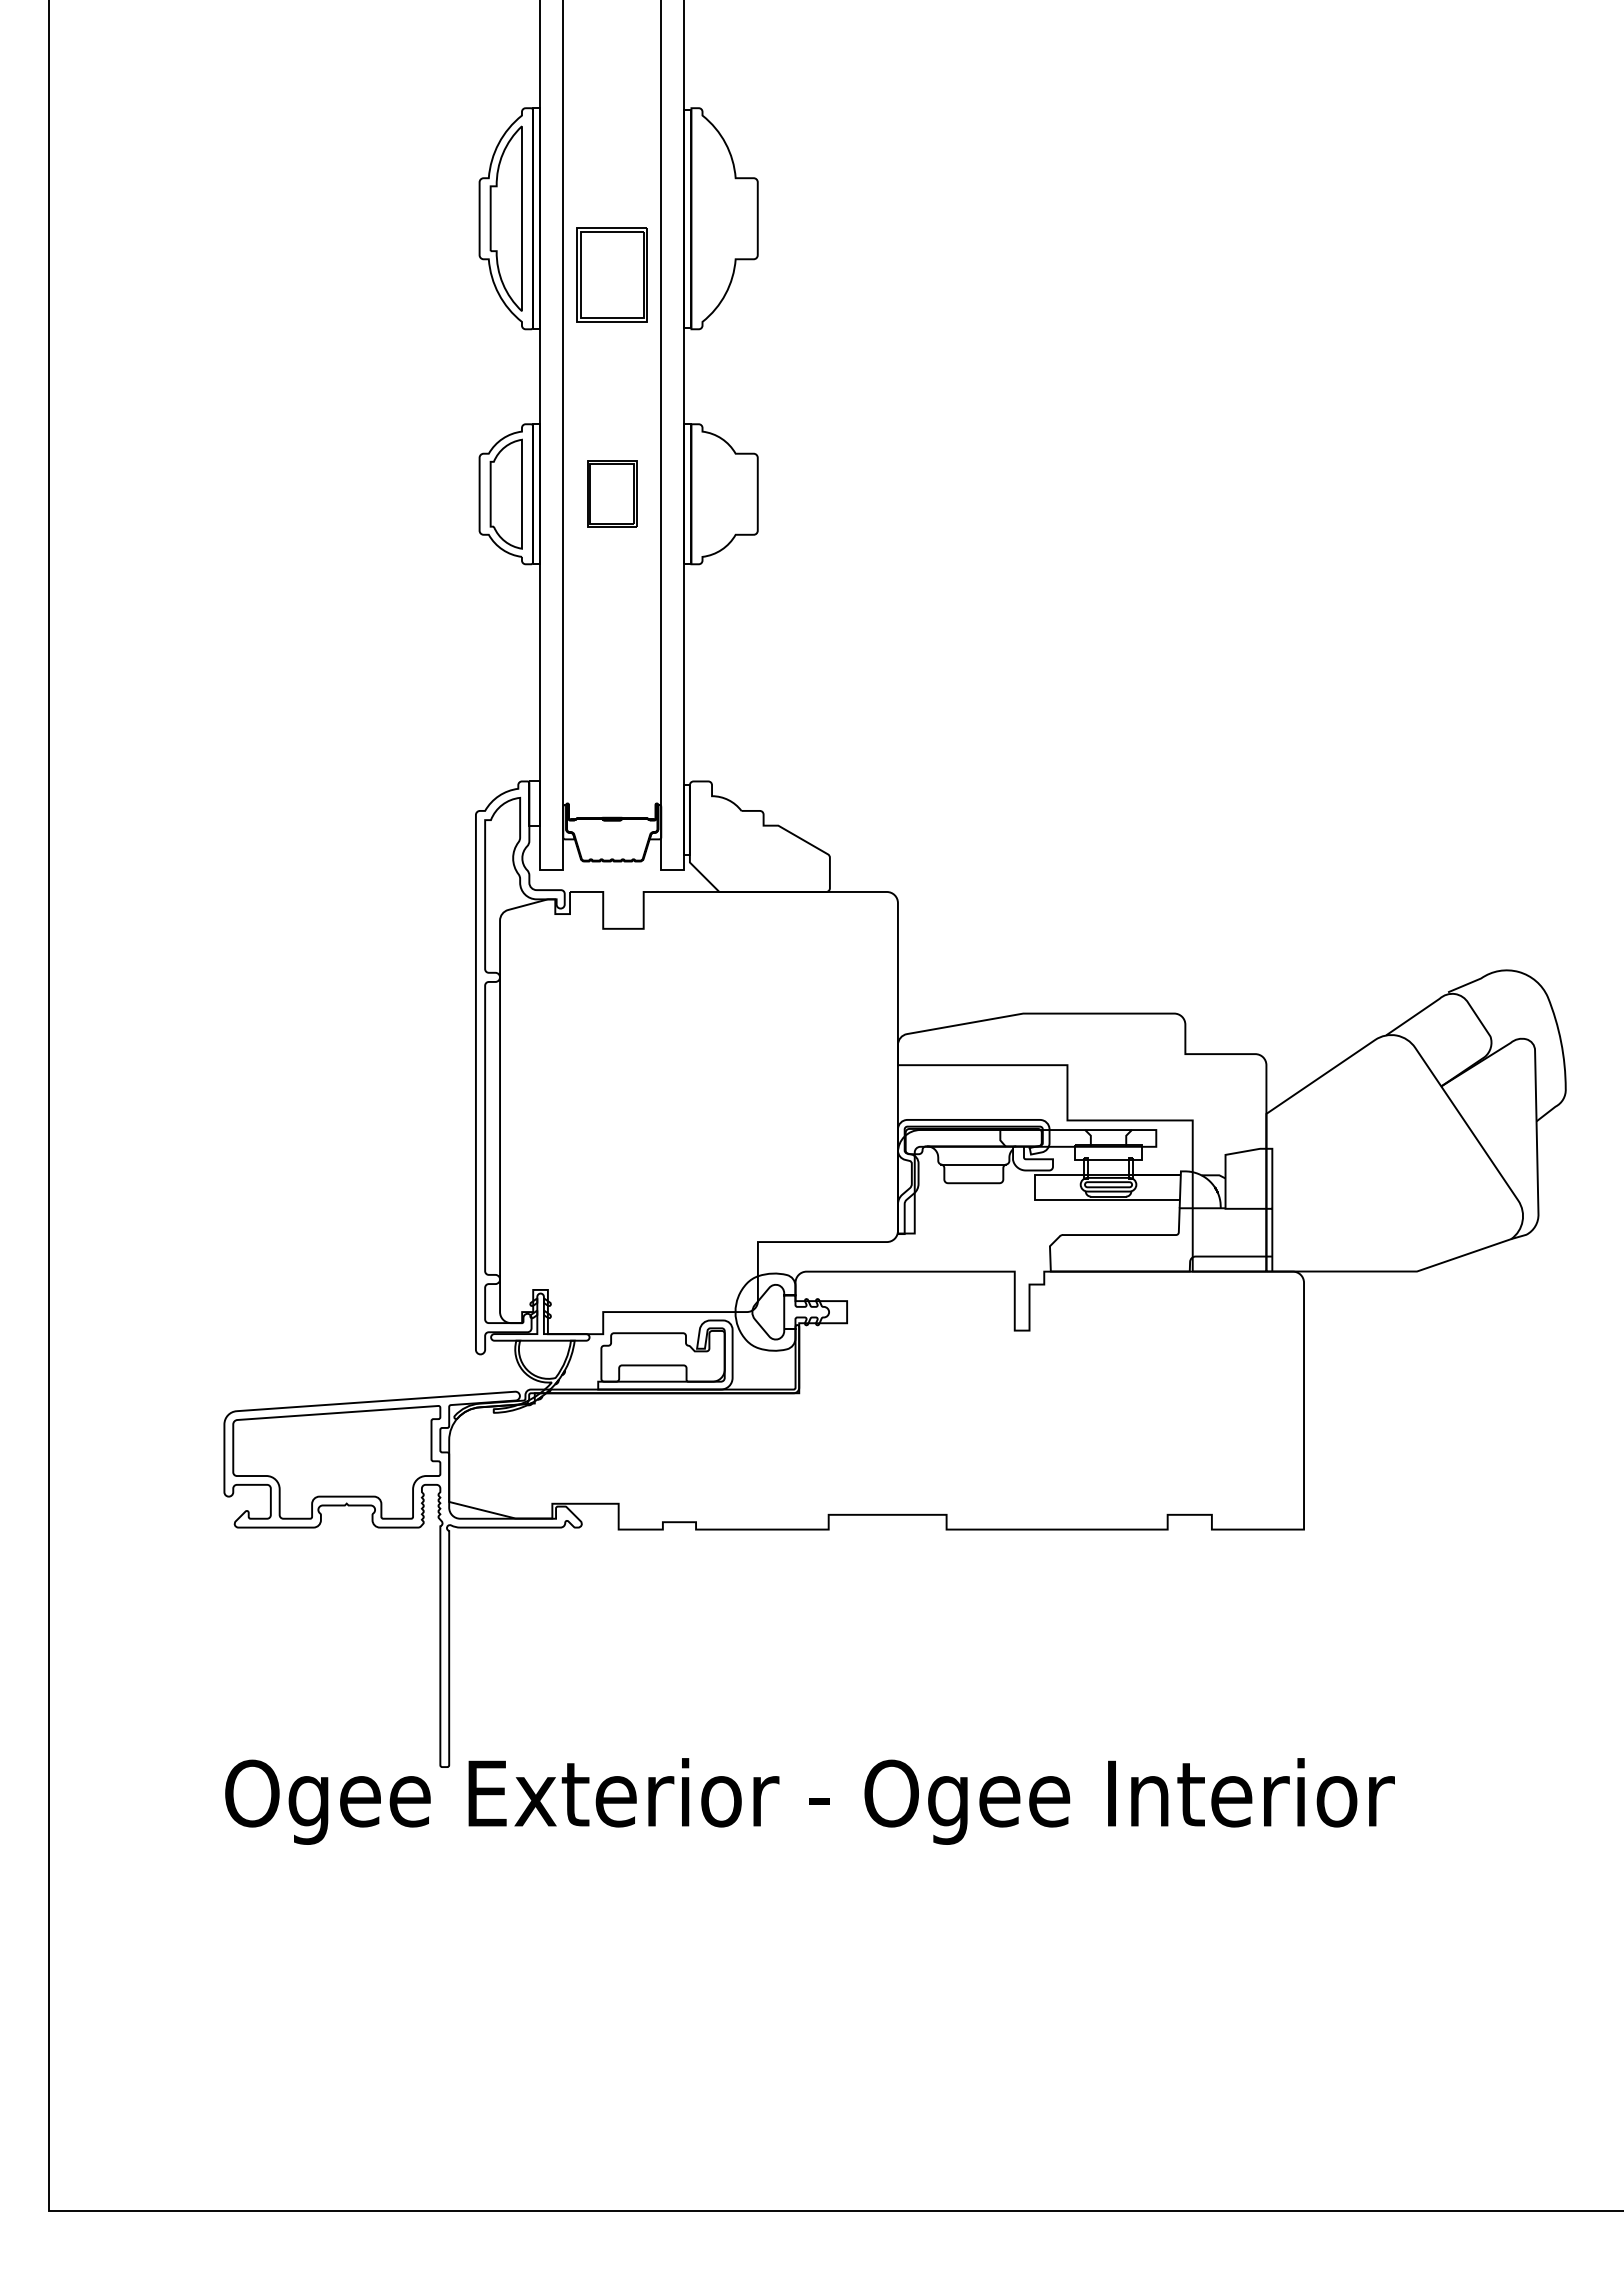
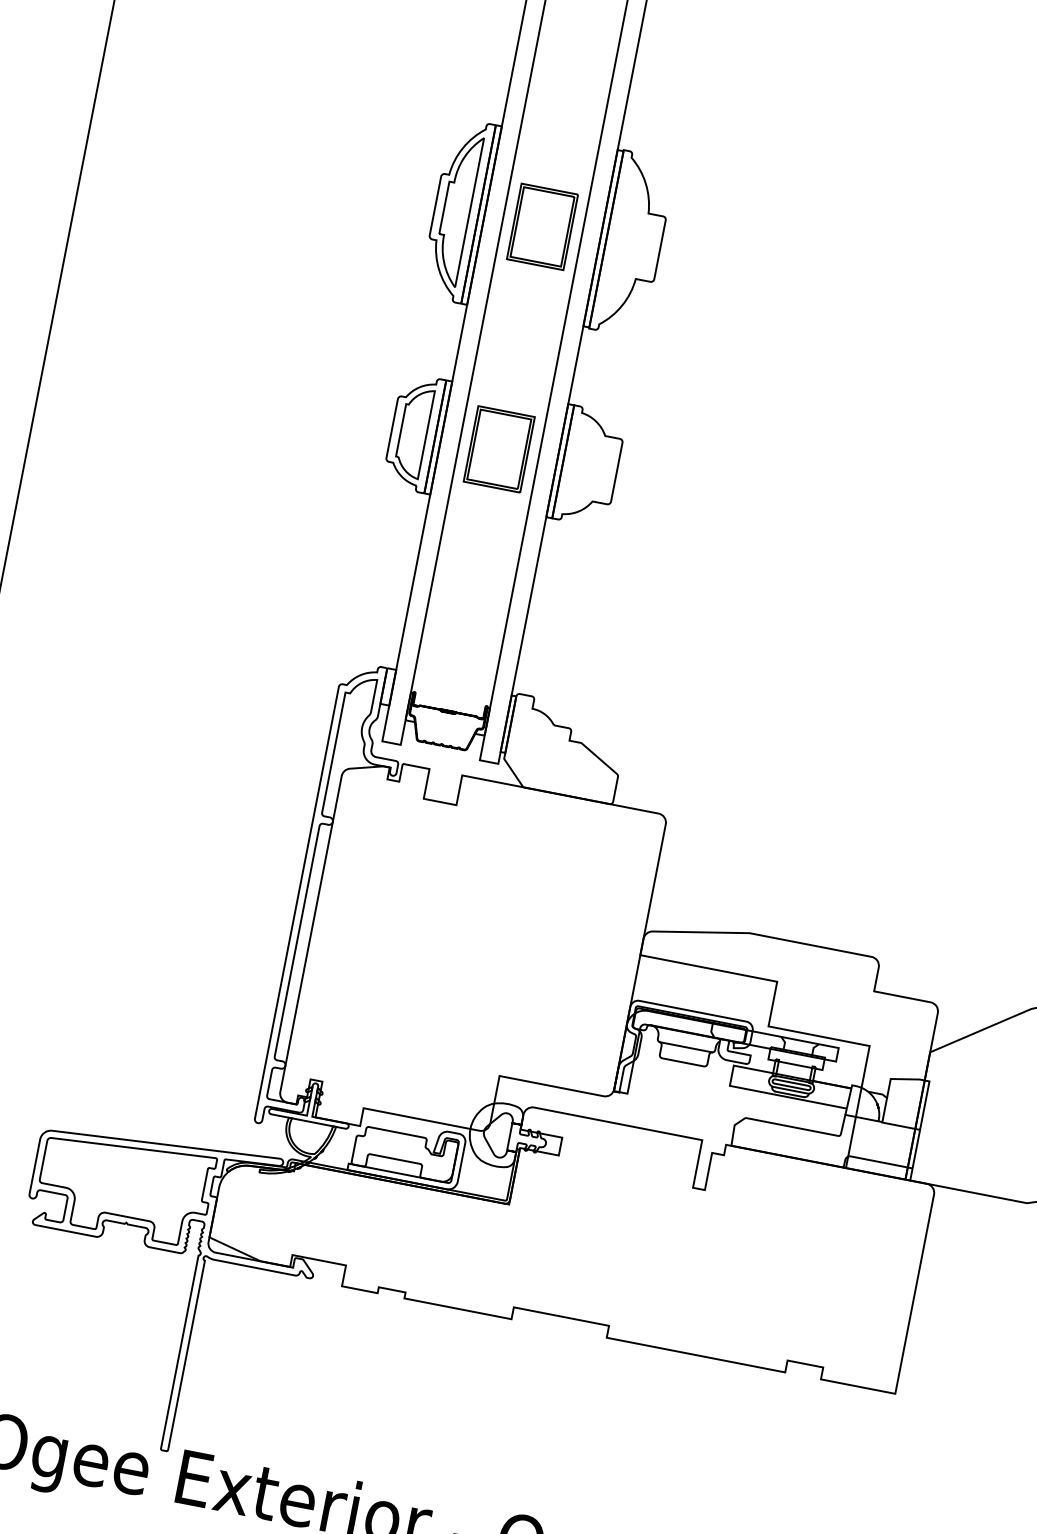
part: (611, 274) -> (541, 226), moved
part: (611, 493) -> (498, 448), size x1.43

